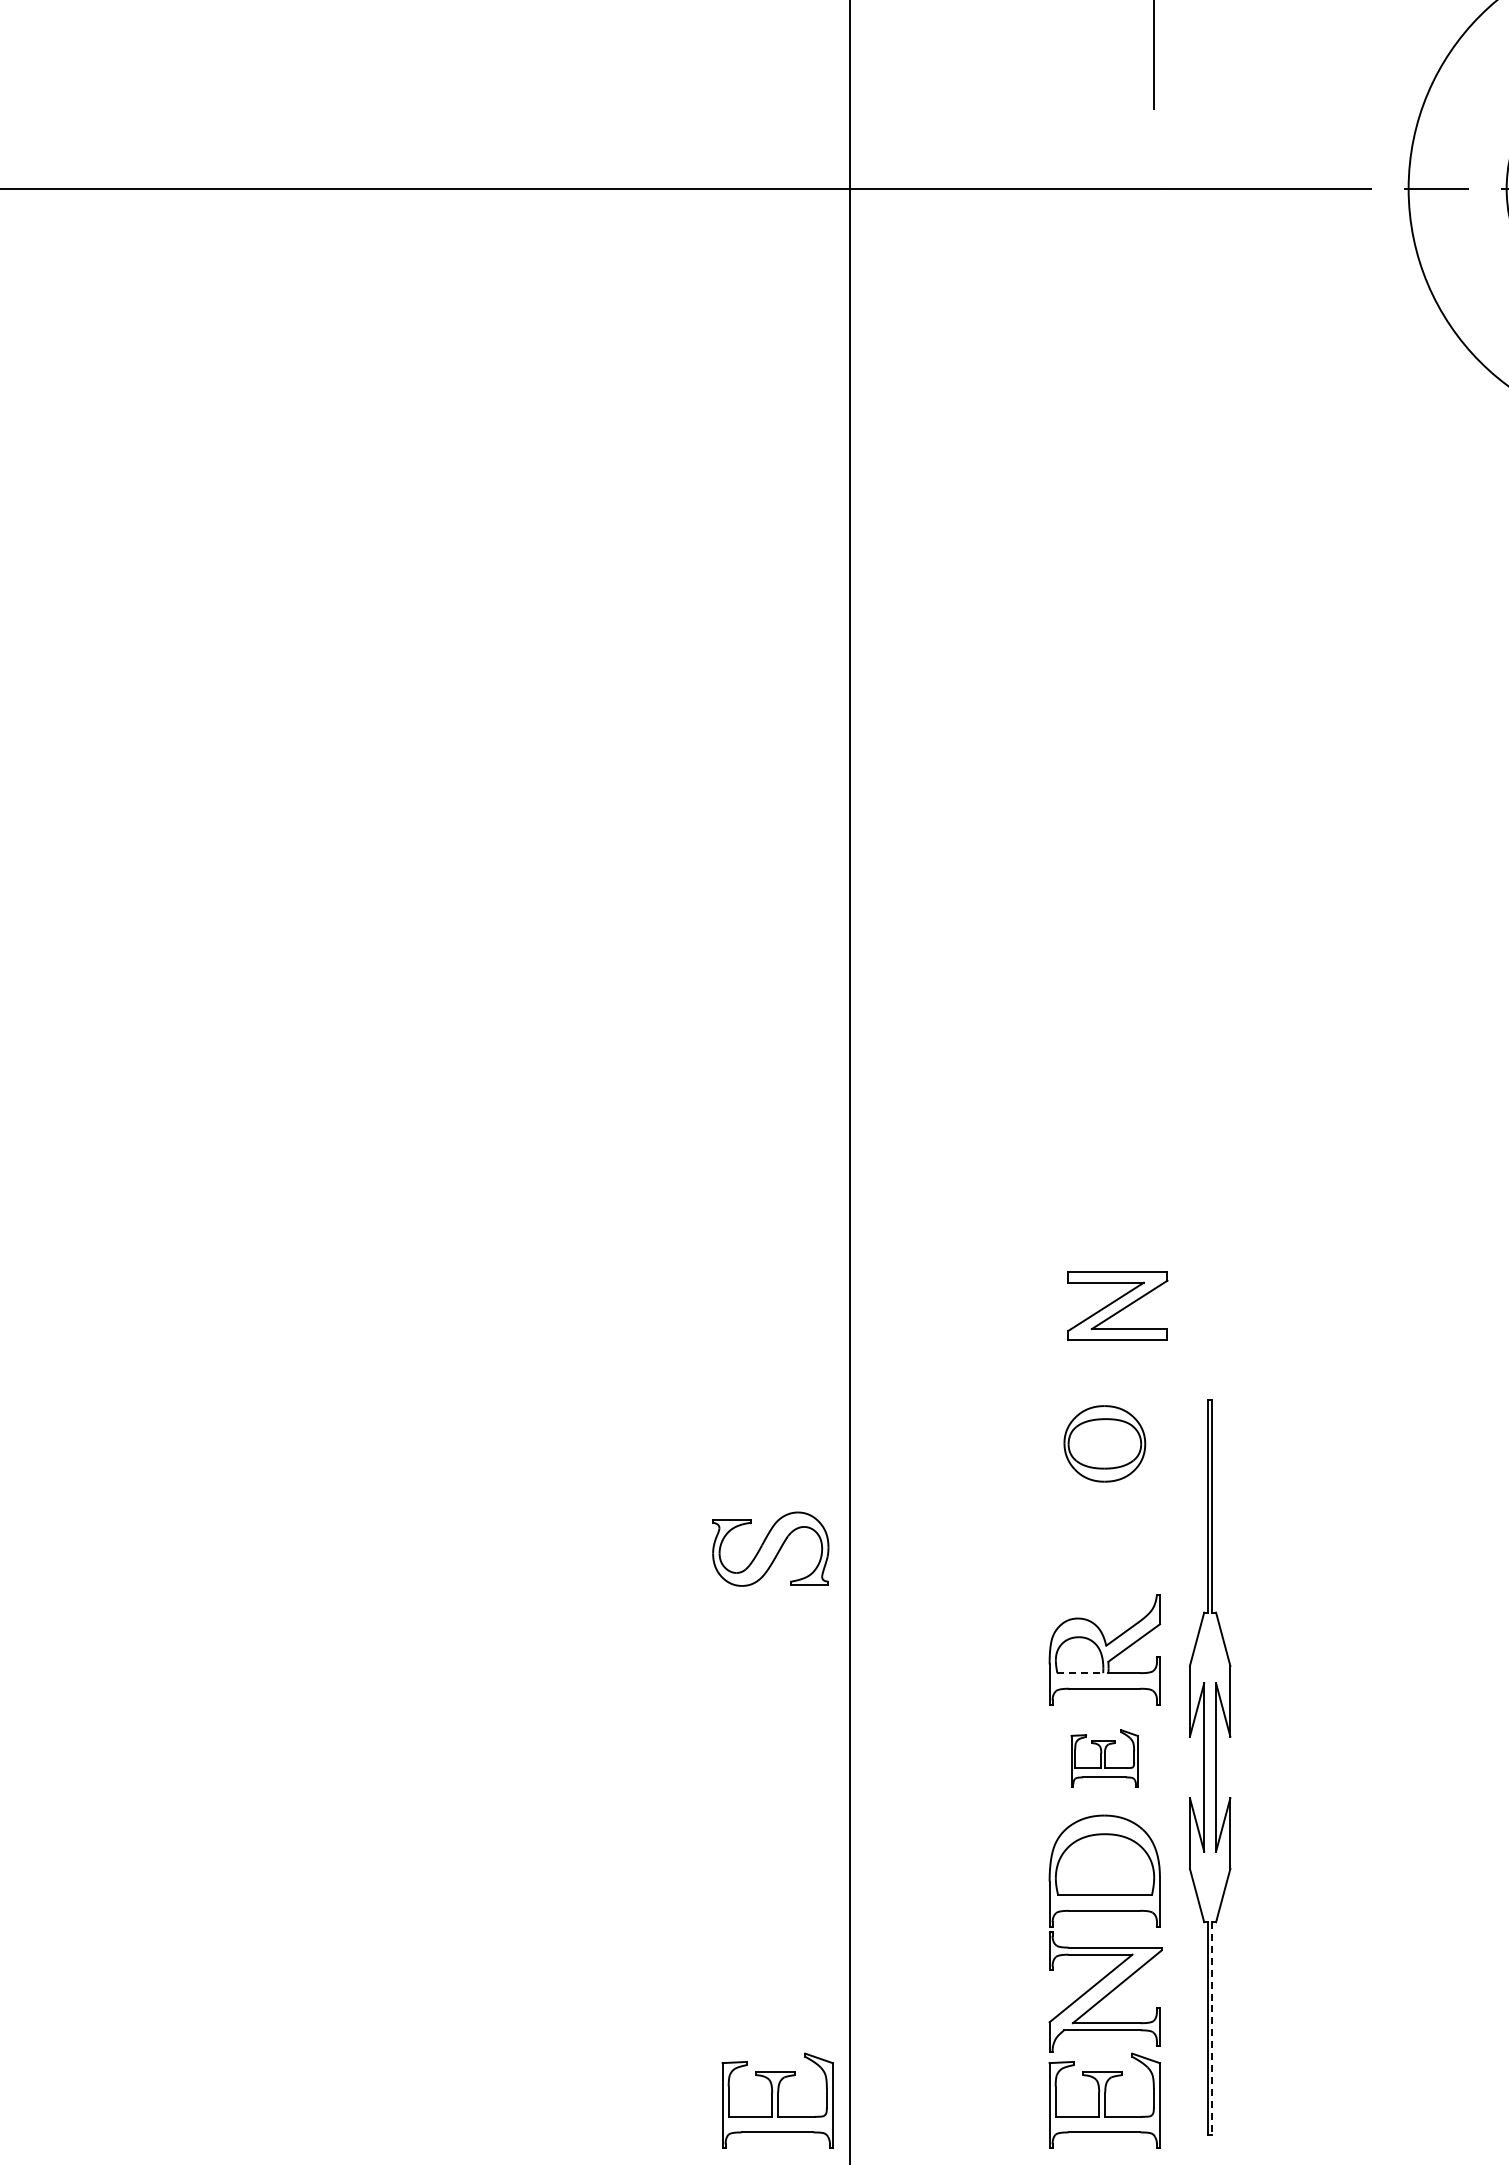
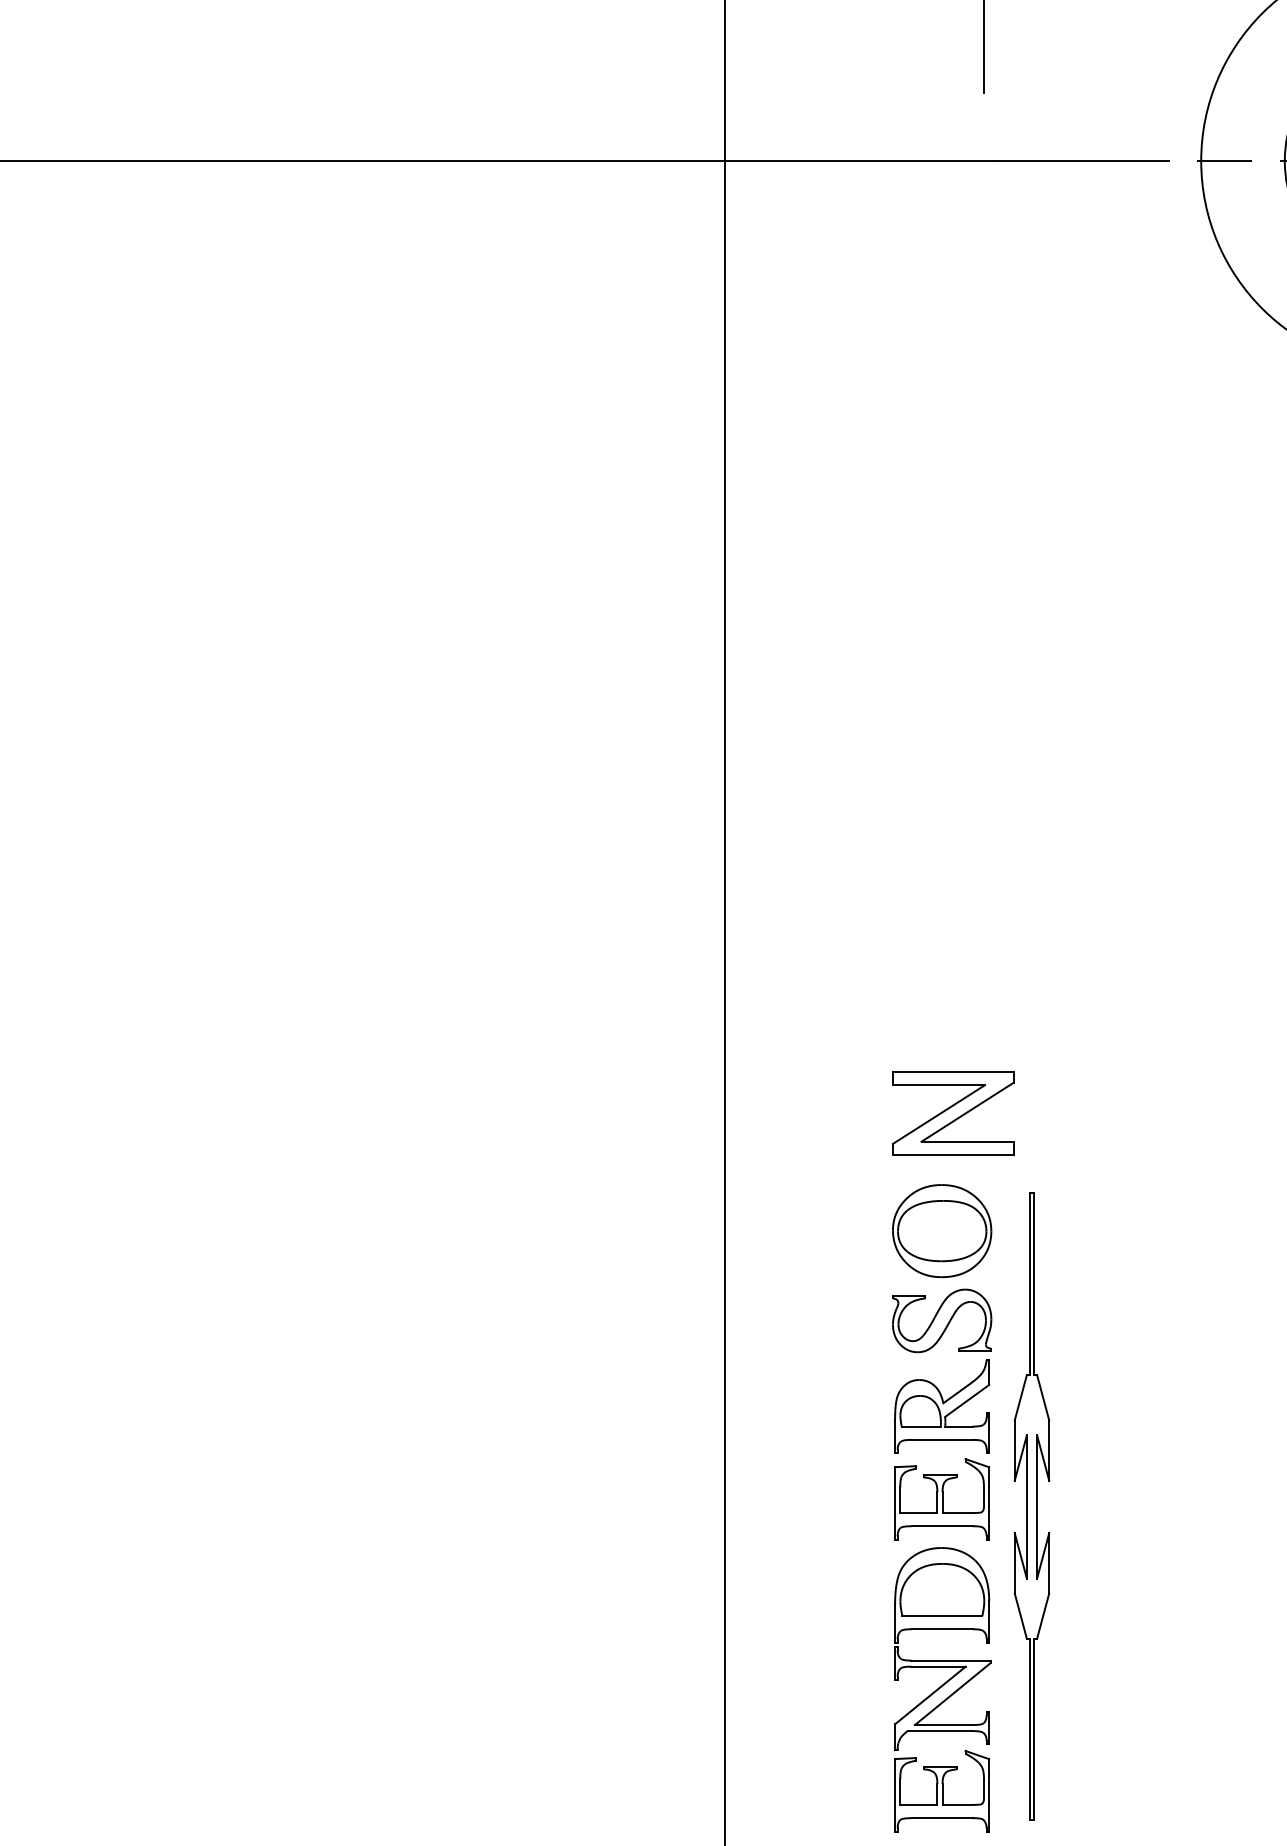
part: (1117, 1305) -> (952, 1113), size x1.43
part: (1104, 1443) -> (941, 1230), size x1.43
part: (770, 1548) -> (941, 1320), moved
line: (1080, 1673) -> (921, 1426), dashed -> solid
part: (1104, 1758) -> (941, 1499), size x1.67
line: (1212, 2029) -> (1033, 1730), dashed -> solid
part: (777, 2100) -> (663, 1790), removed

